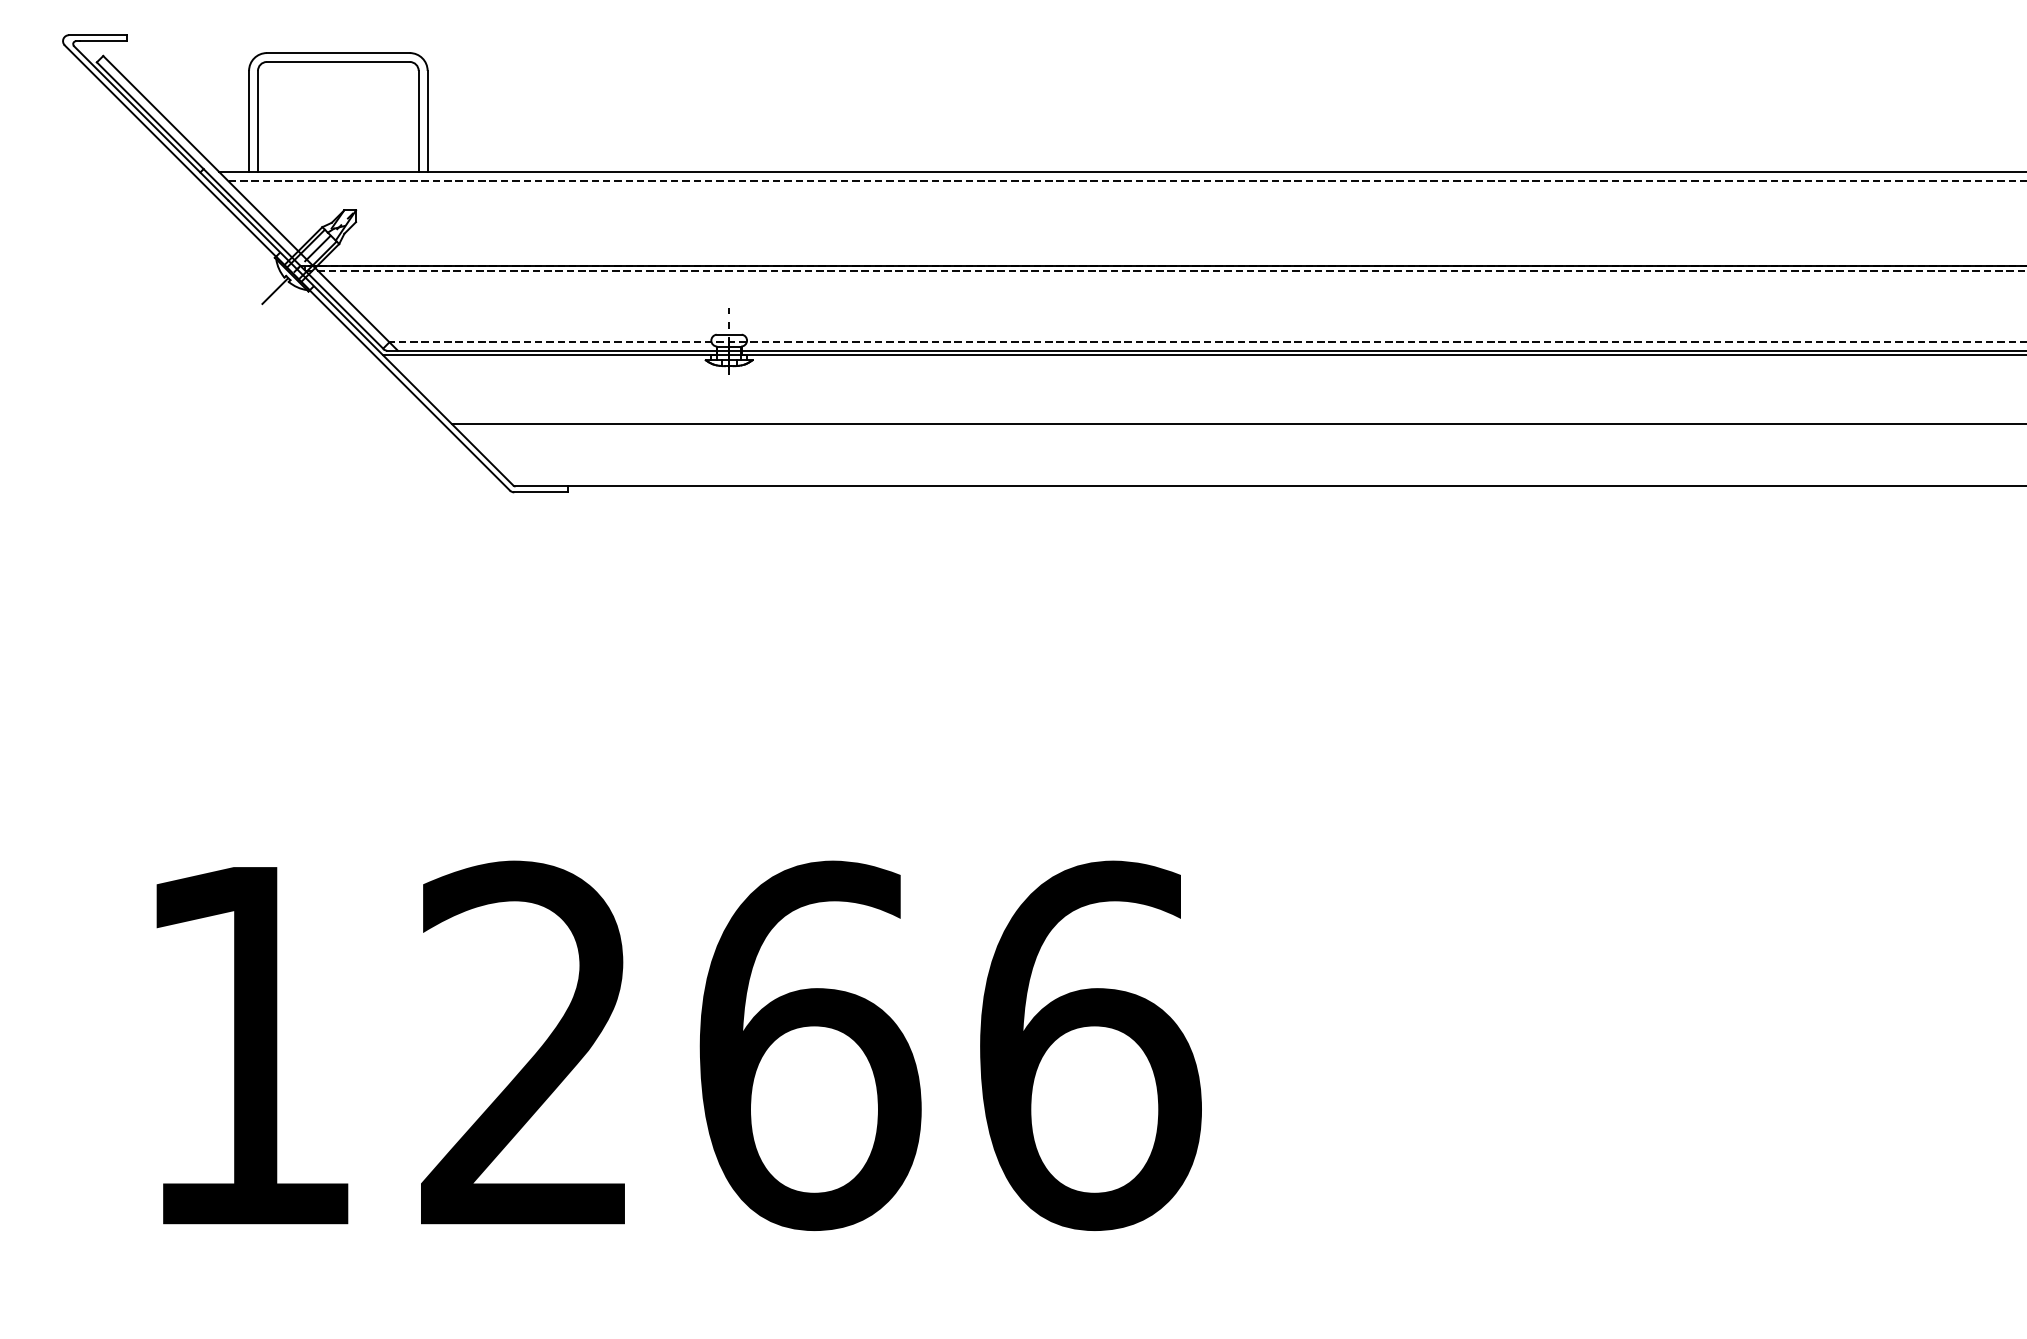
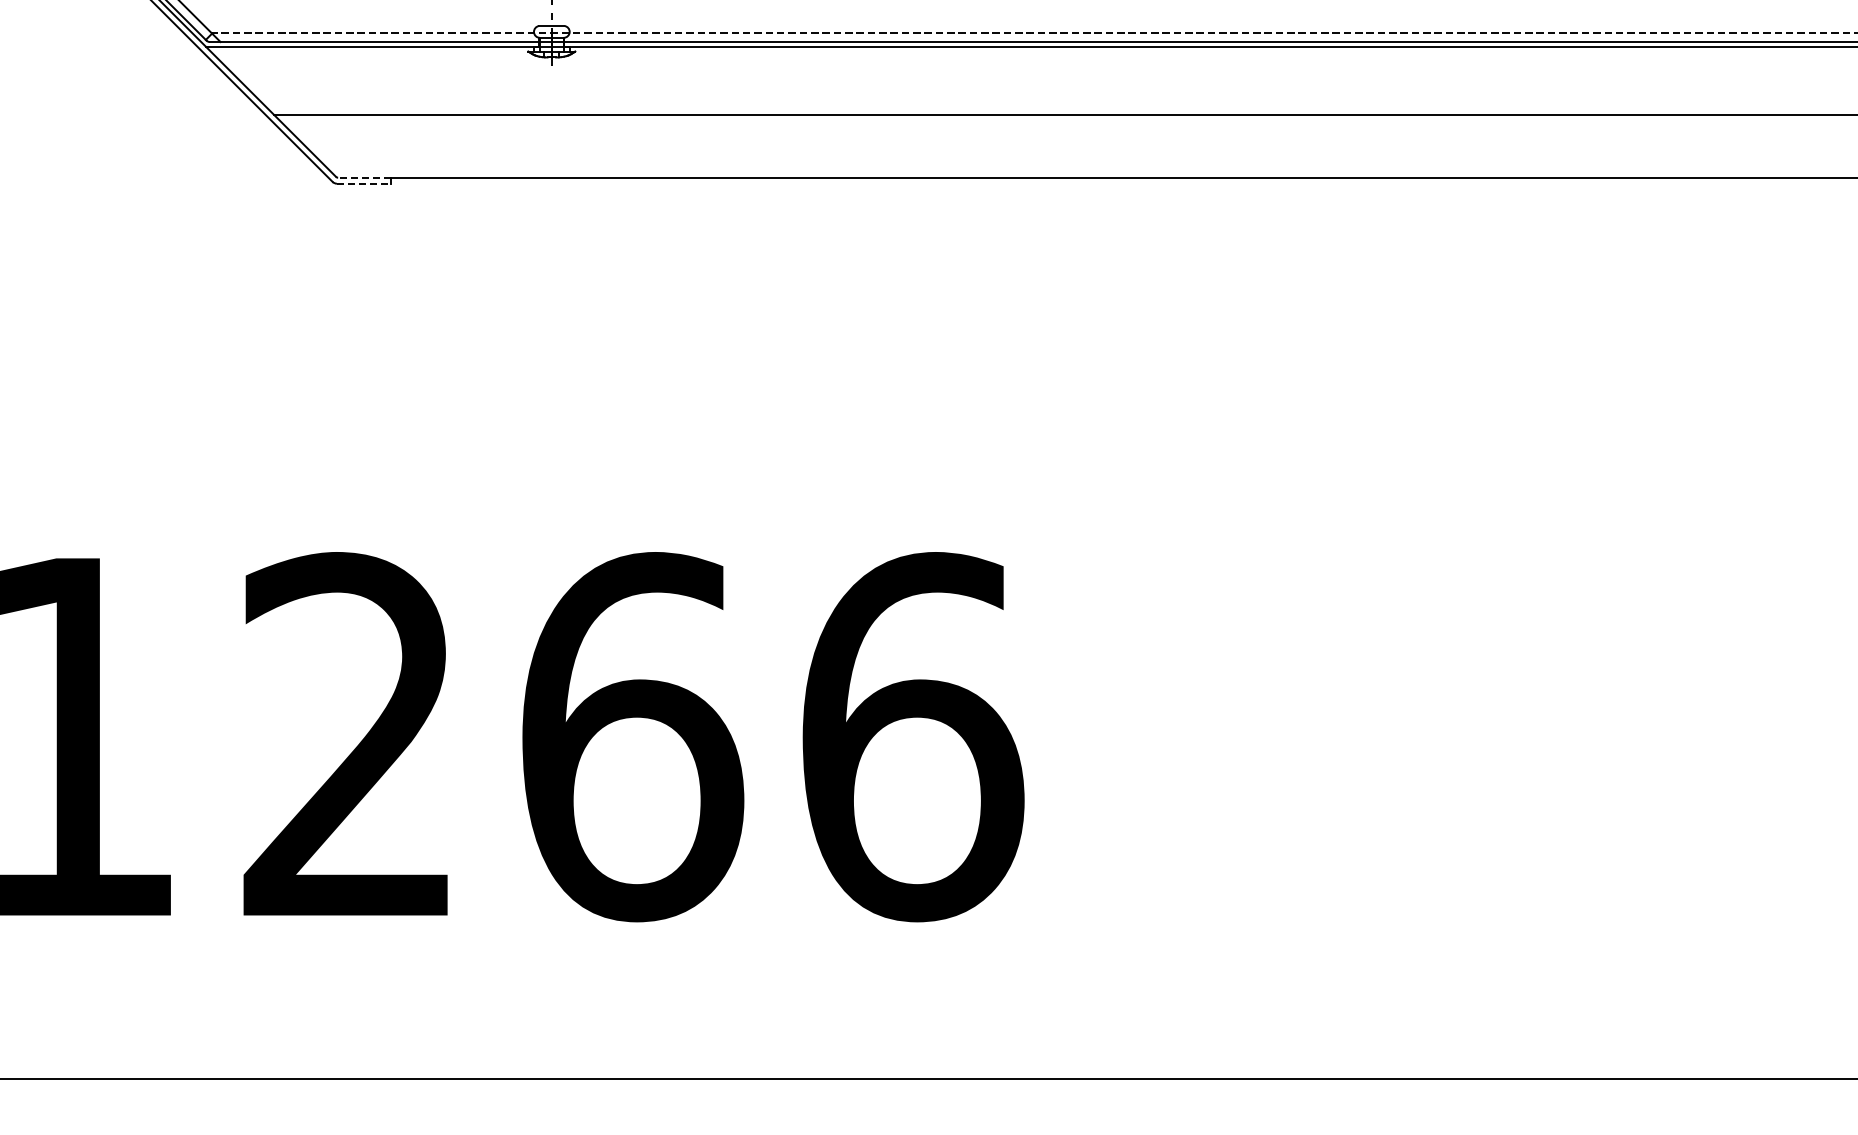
line: (541, 486) -> (364, 177), solid -> dashed
line: (541, 492) -> (364, 183), solid -> dashed

